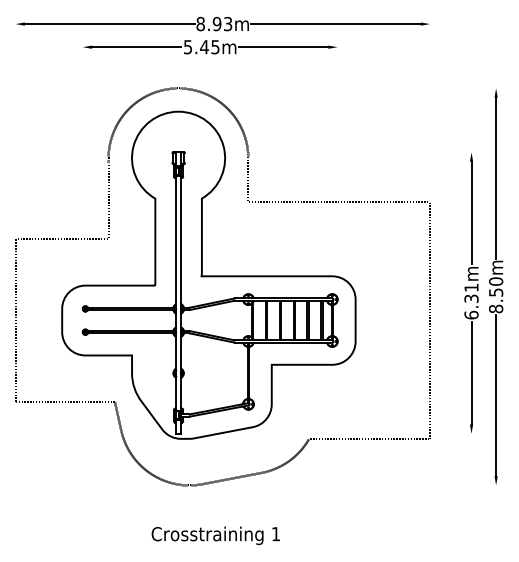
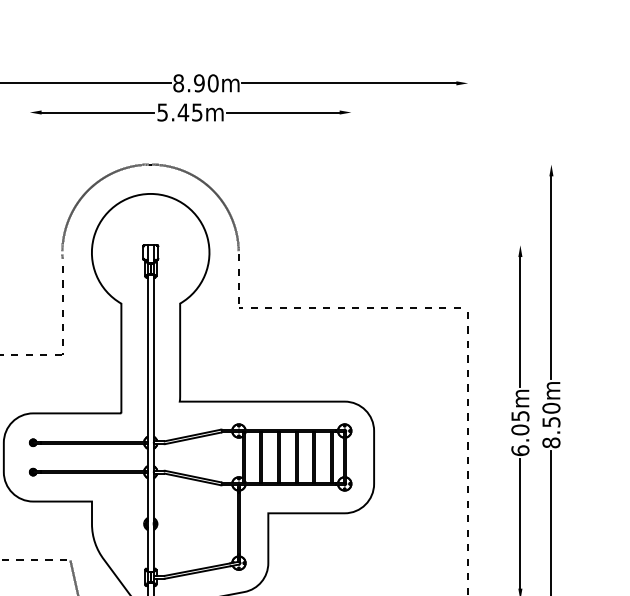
text: (227, 24) -> (212, 83), 8.93m -> 8.90m
text: (471, 293) -> (520, 423), 6.31m -> 6.05m

